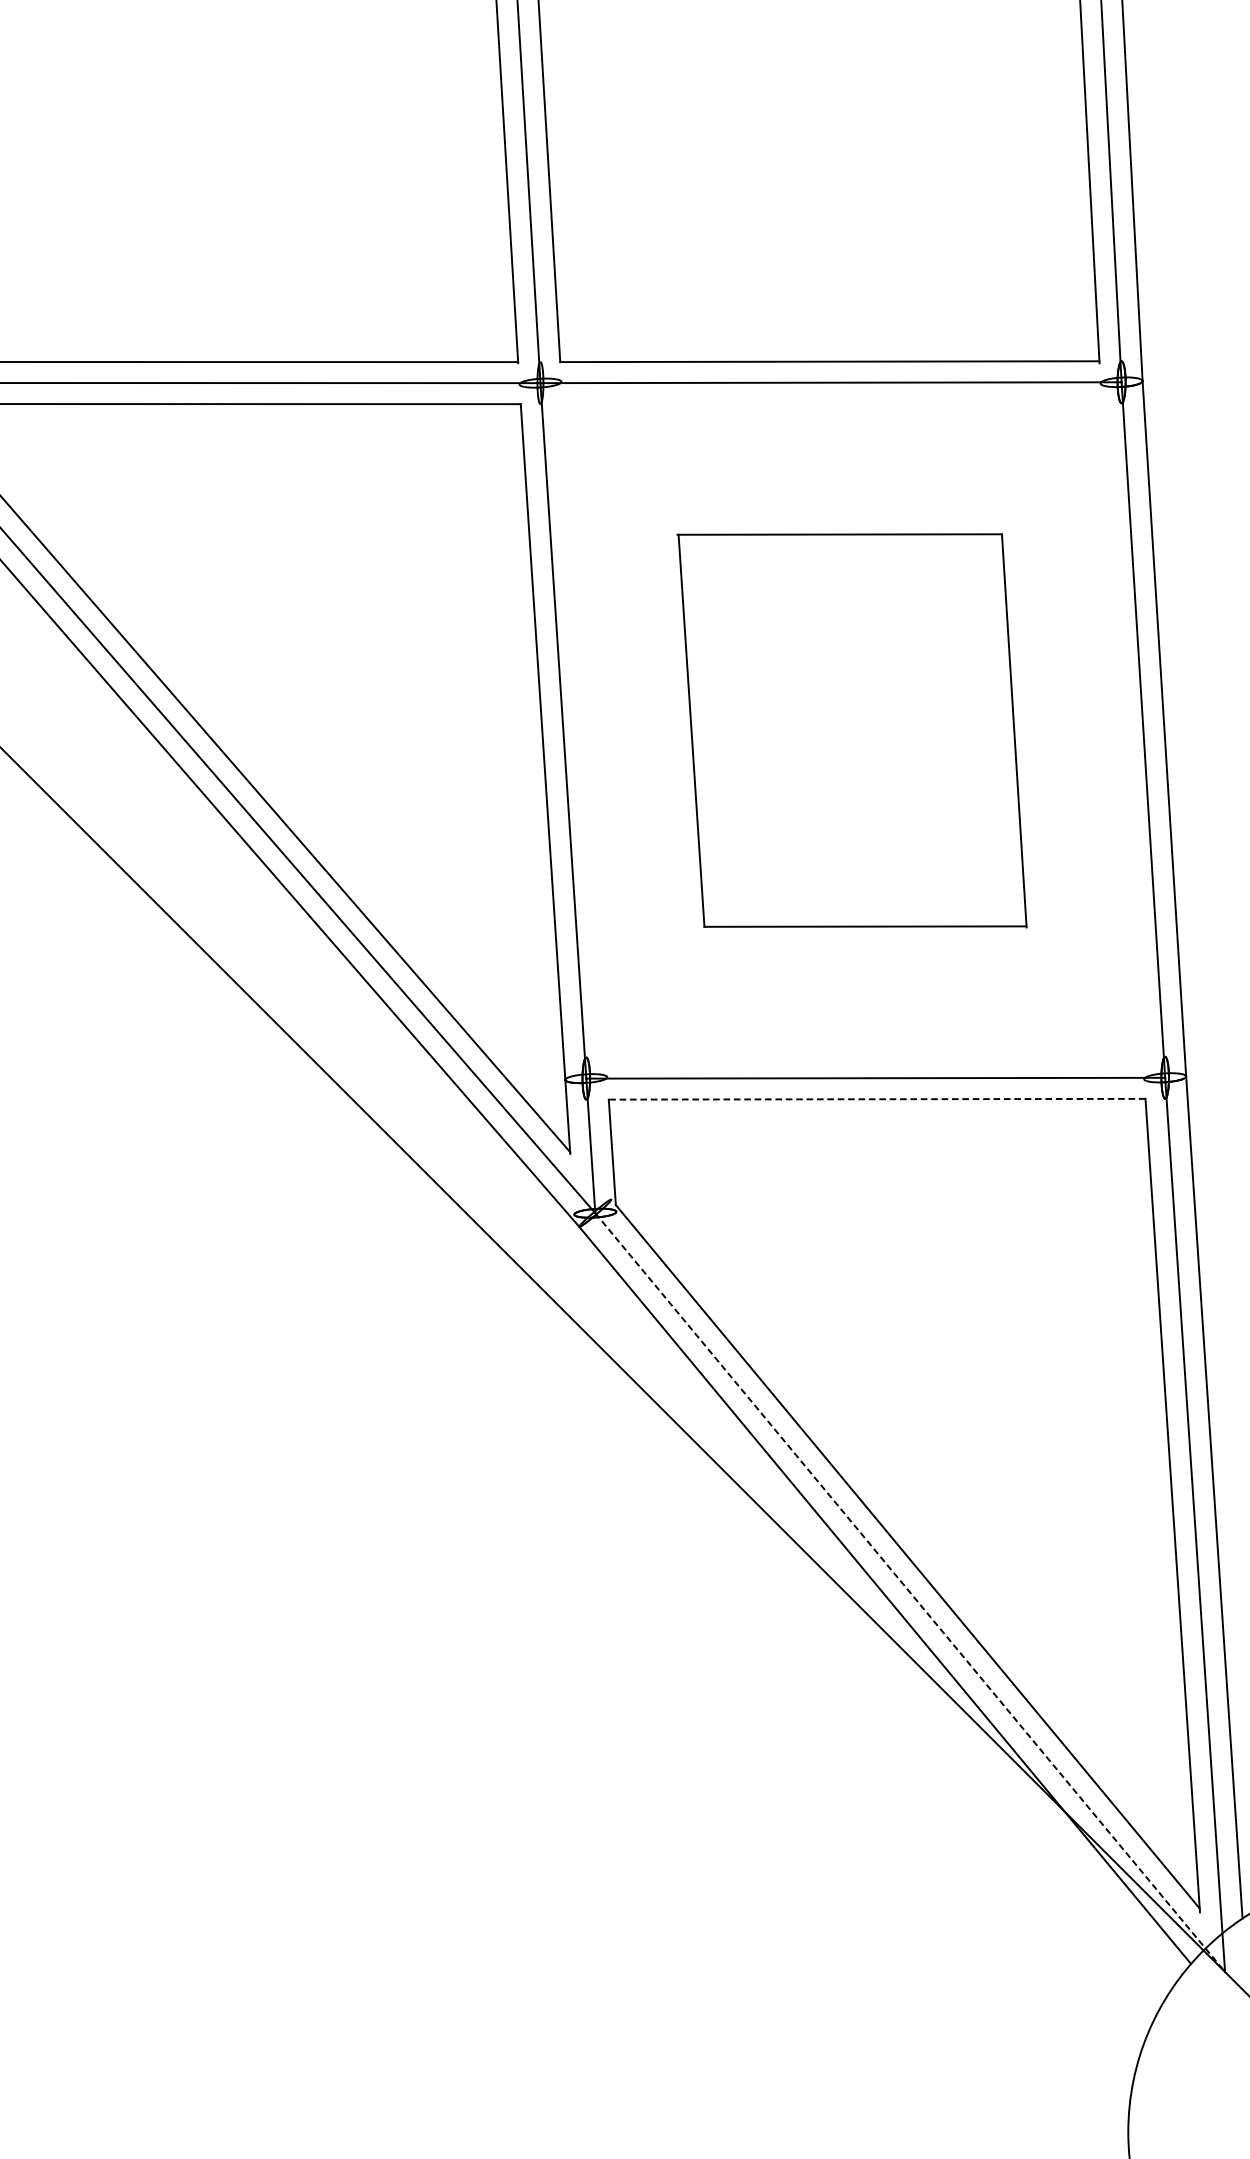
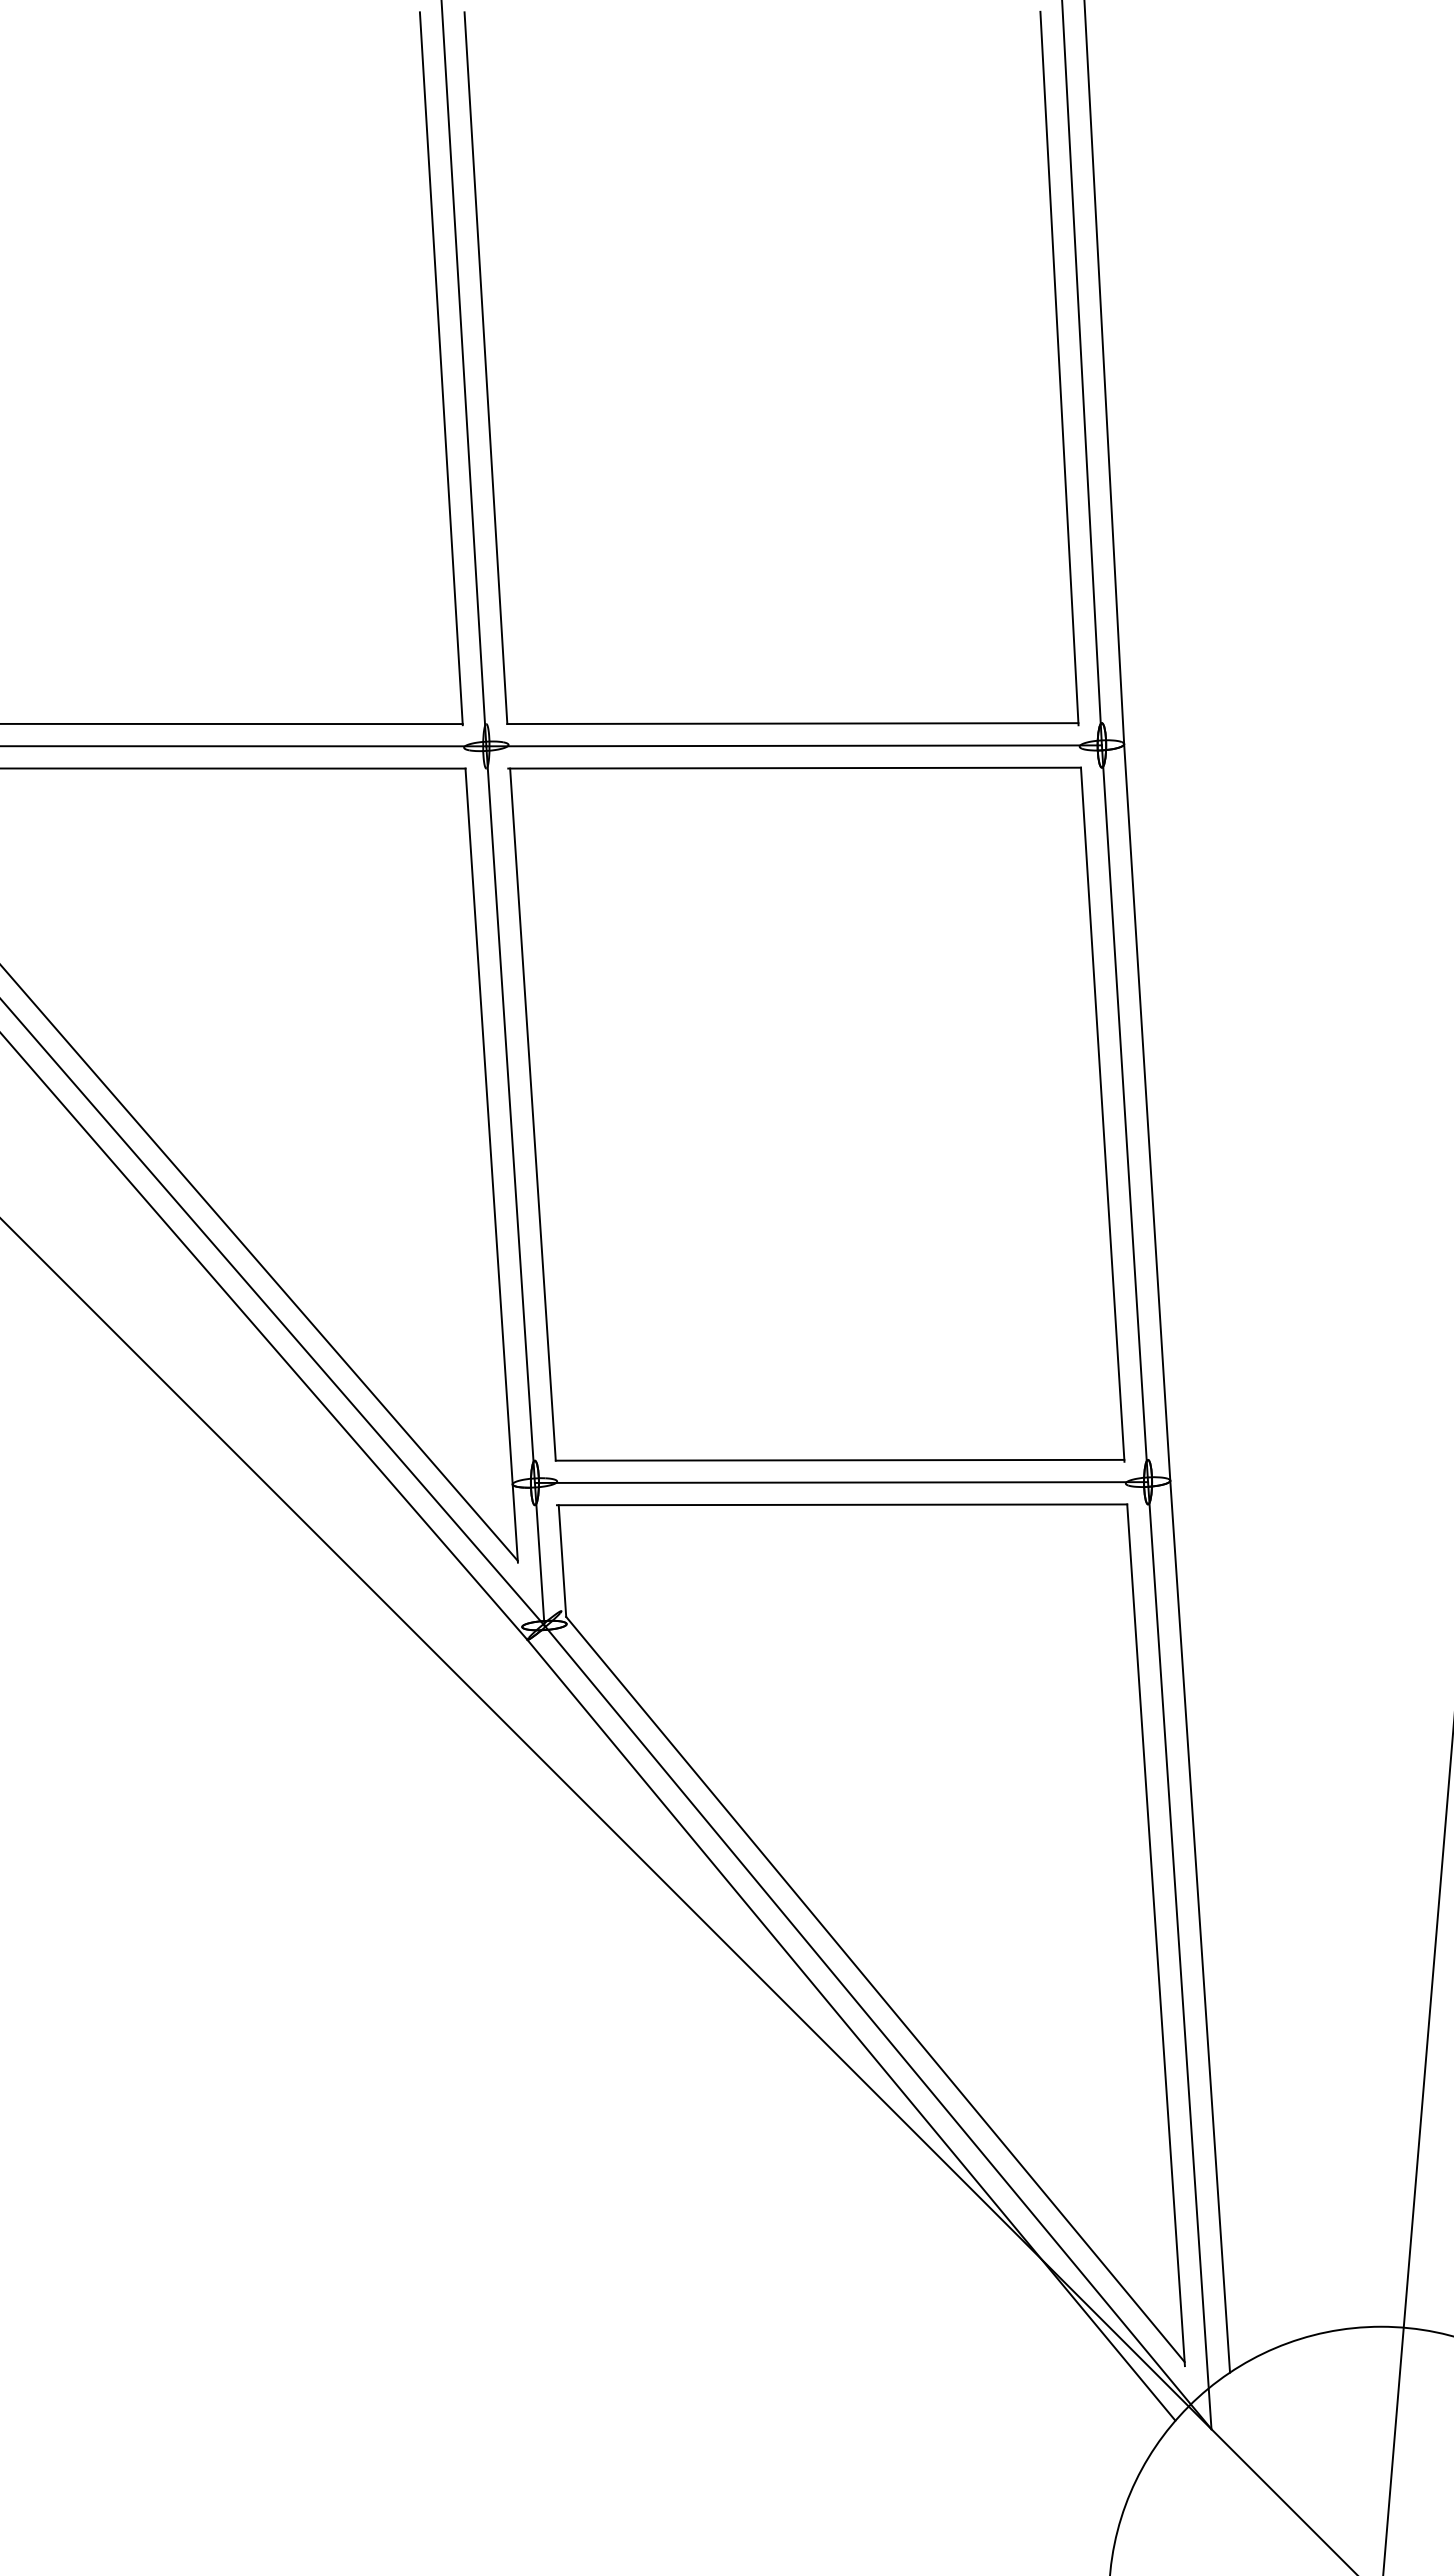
part: (852, 730) -> (816, 1114), size x1.67
line: (875, 1098) -> (841, 1504), dashed -> solid
line: (910, 1592) -> (878, 2027), dashed -> solid

